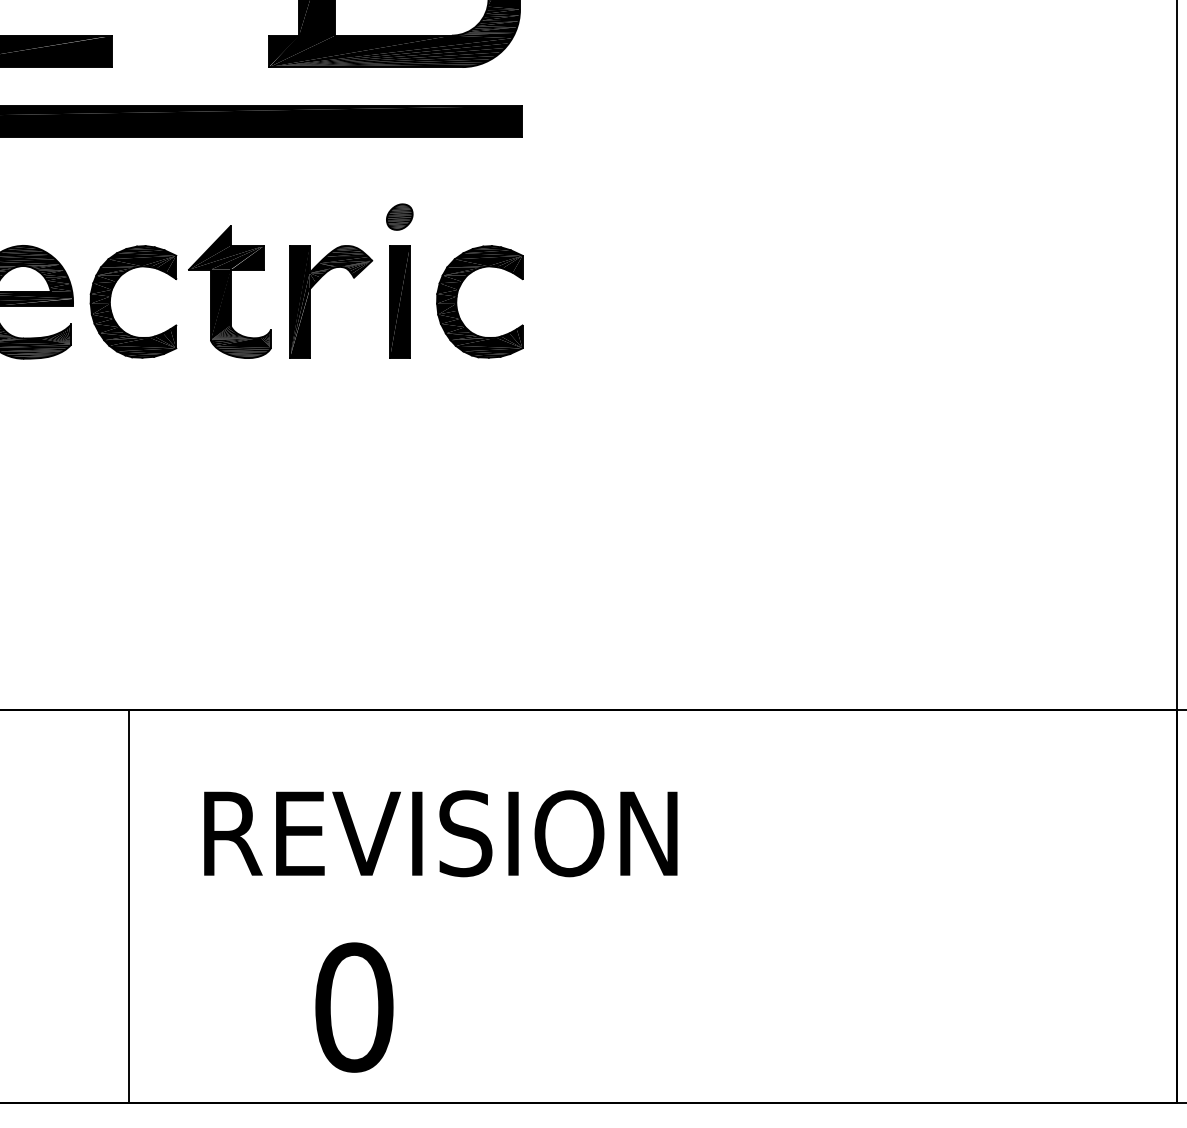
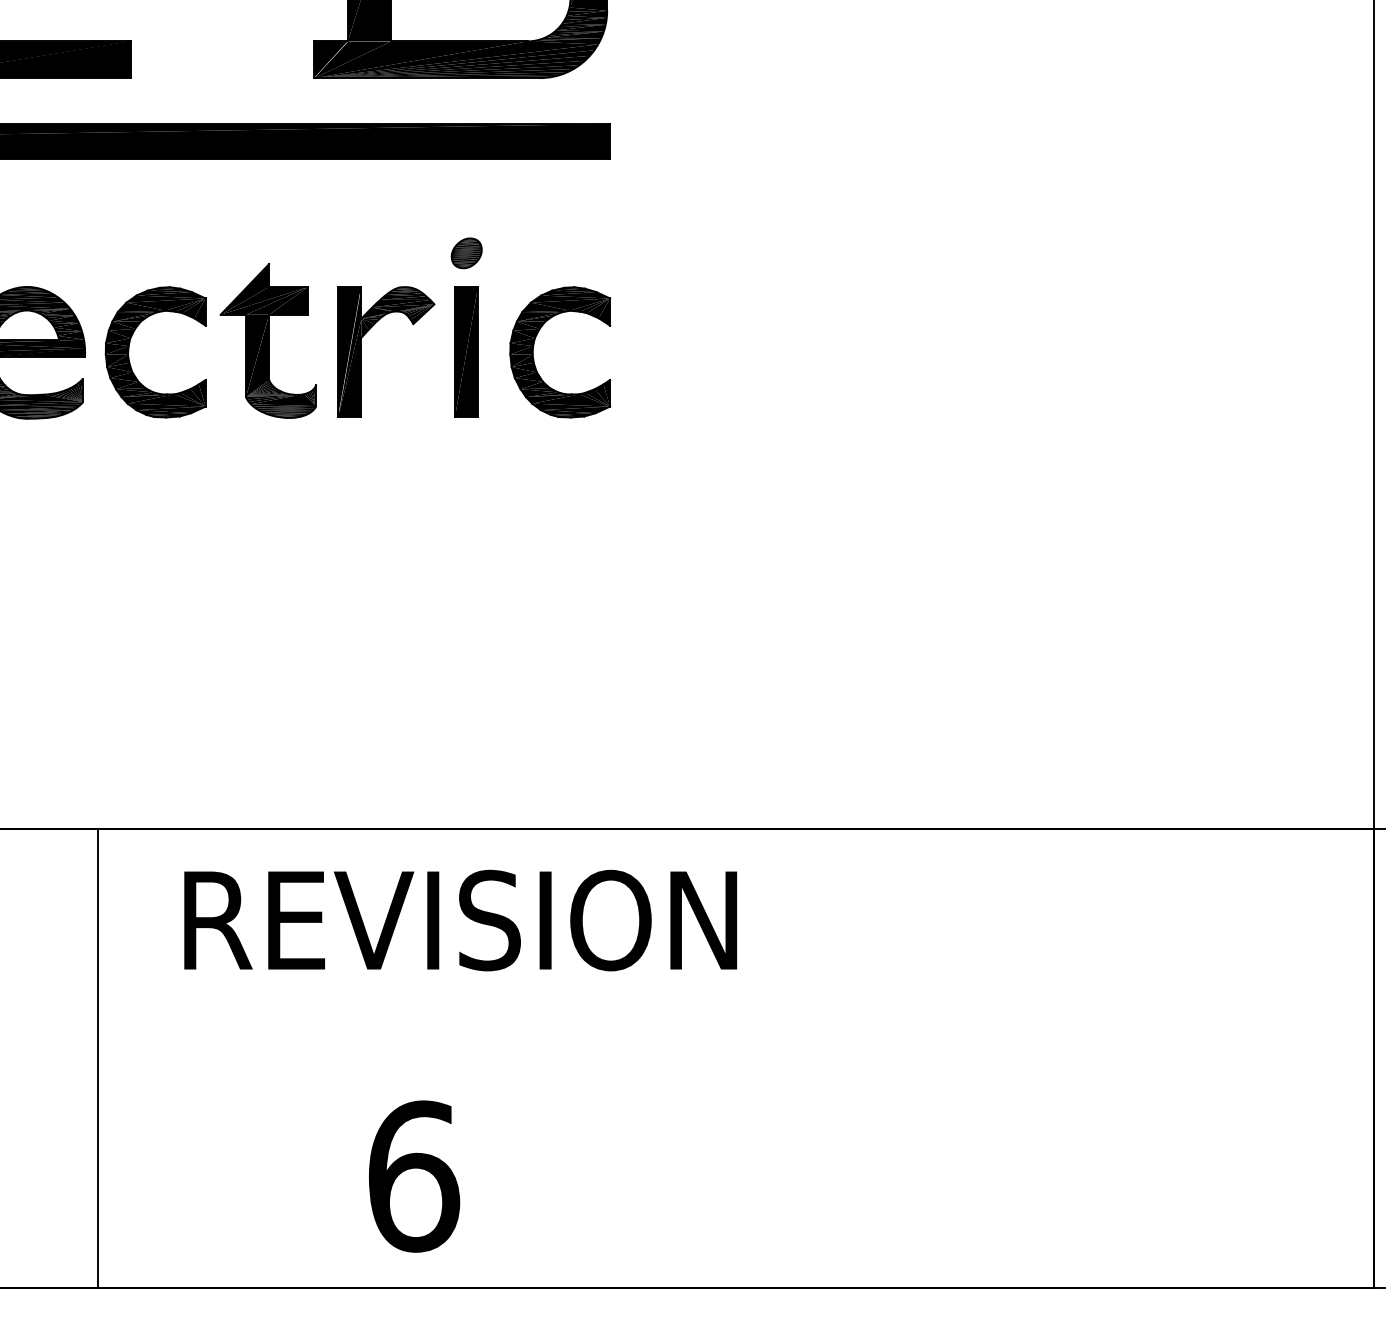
text: (440, 833) -> (460, 920), moved
line: (128, 906) -> (97, 1058), moved
text: (355, 1007) -> (414, 1176), 0 -> 6

